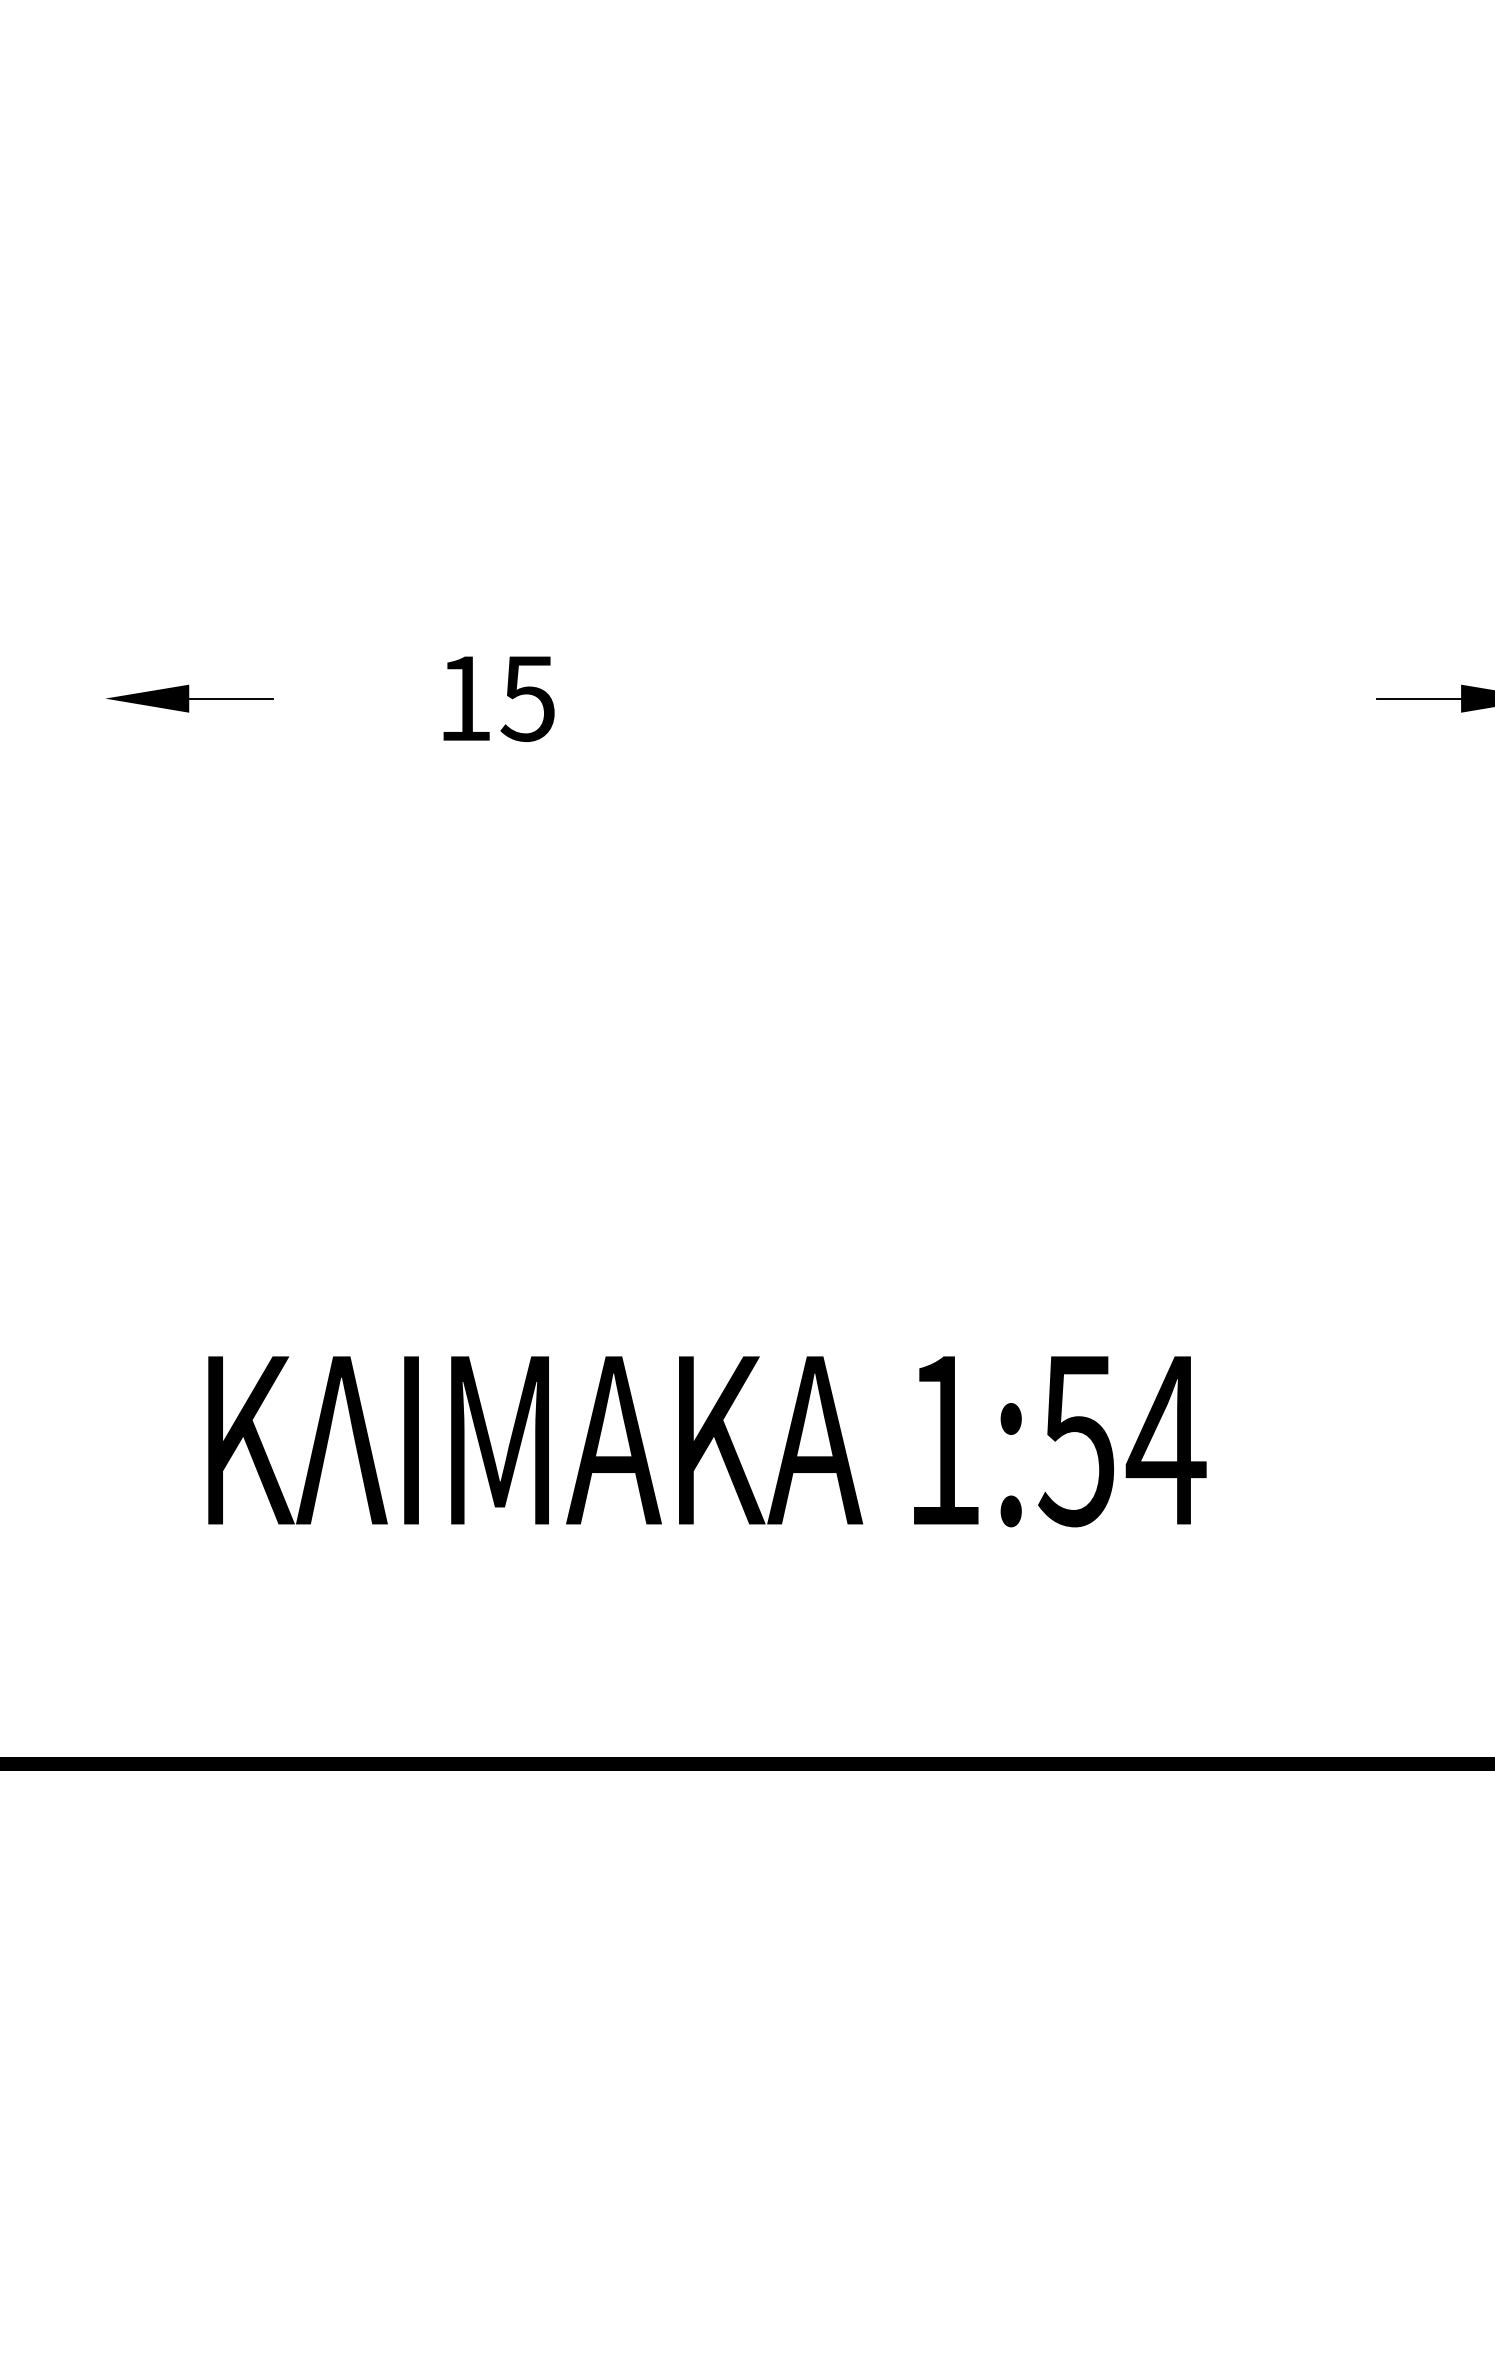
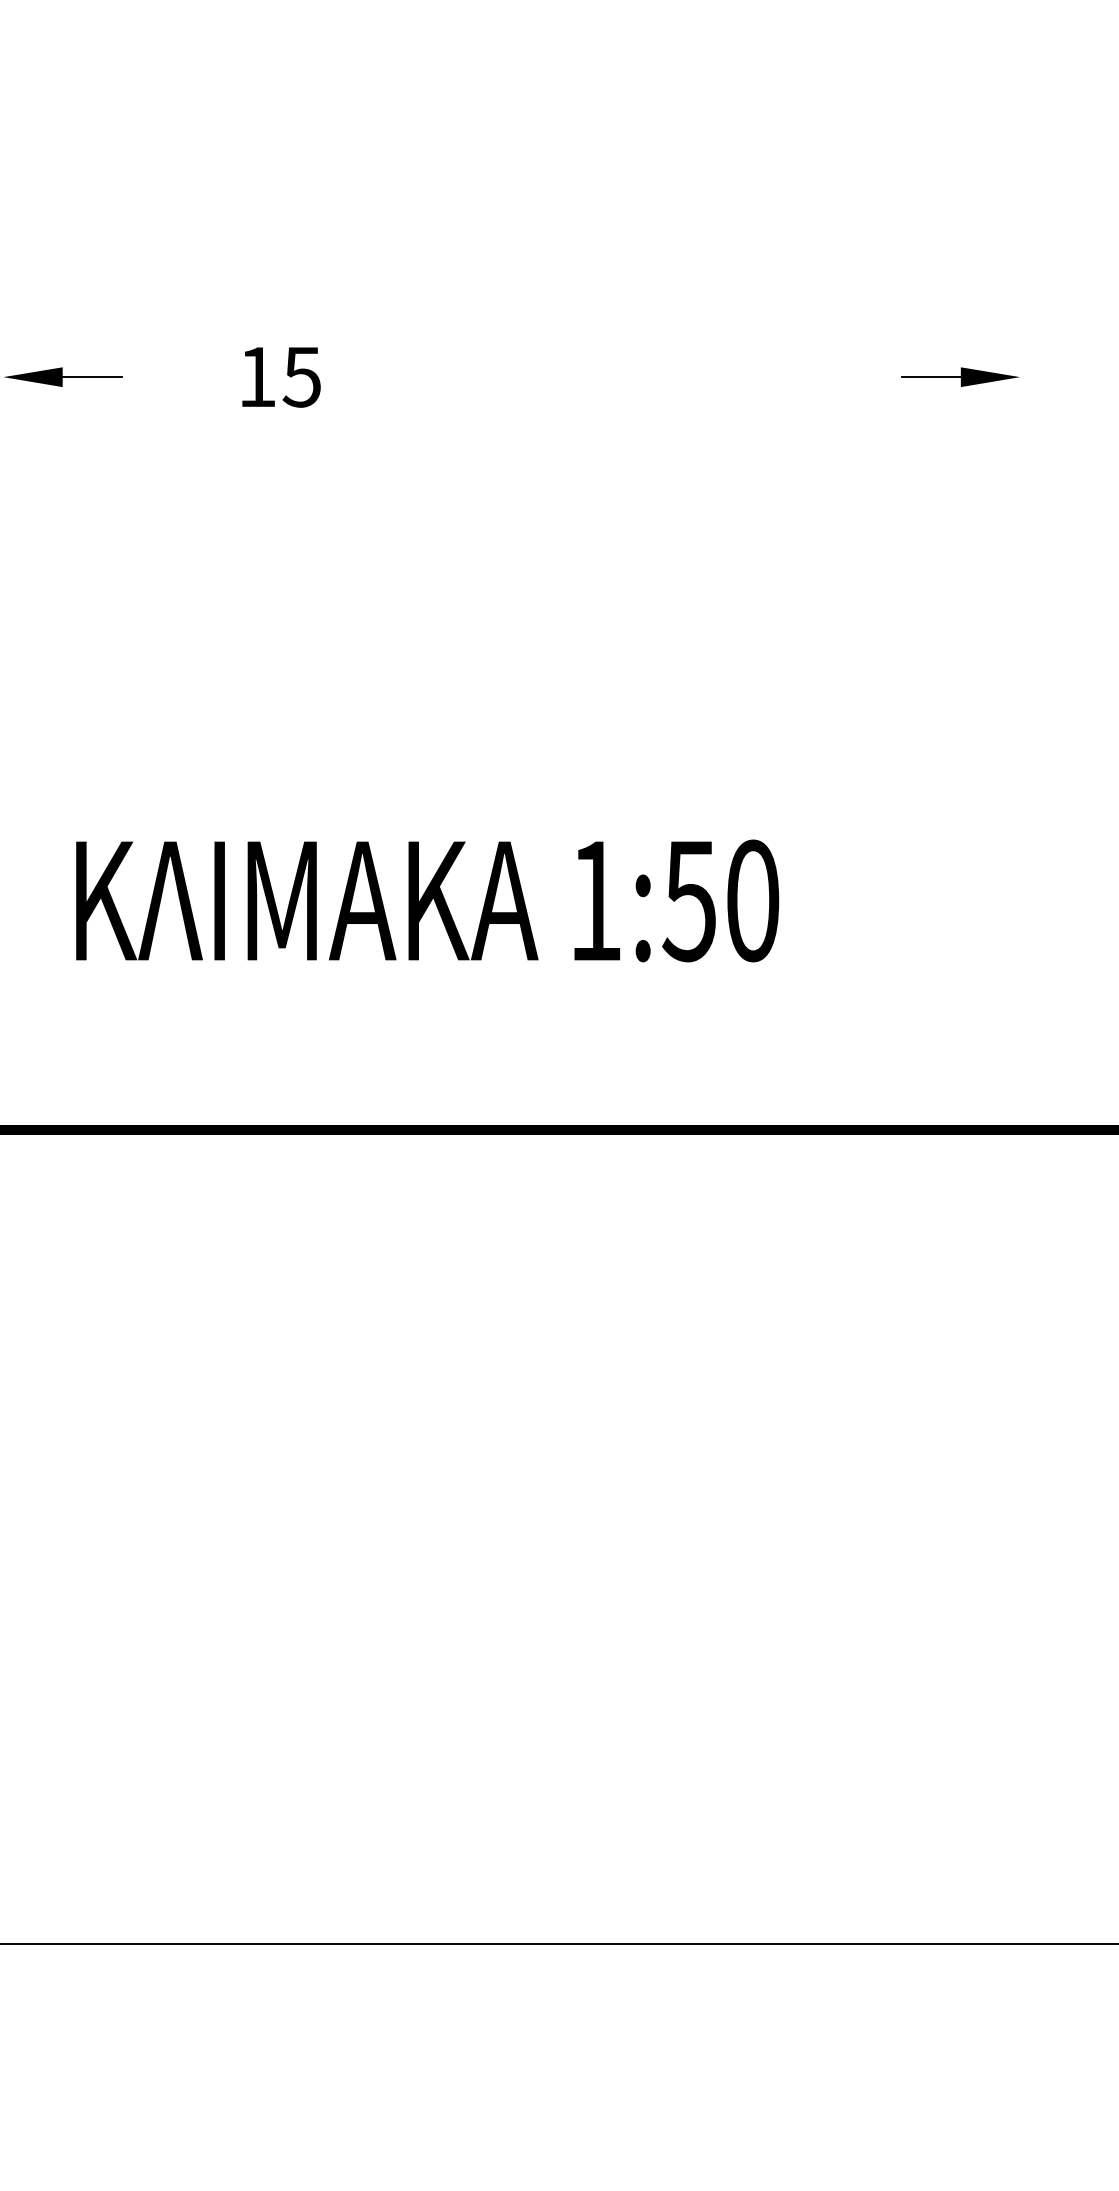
text: (1166, 1439) -> (752, 900), 1:54 -> 1:50

